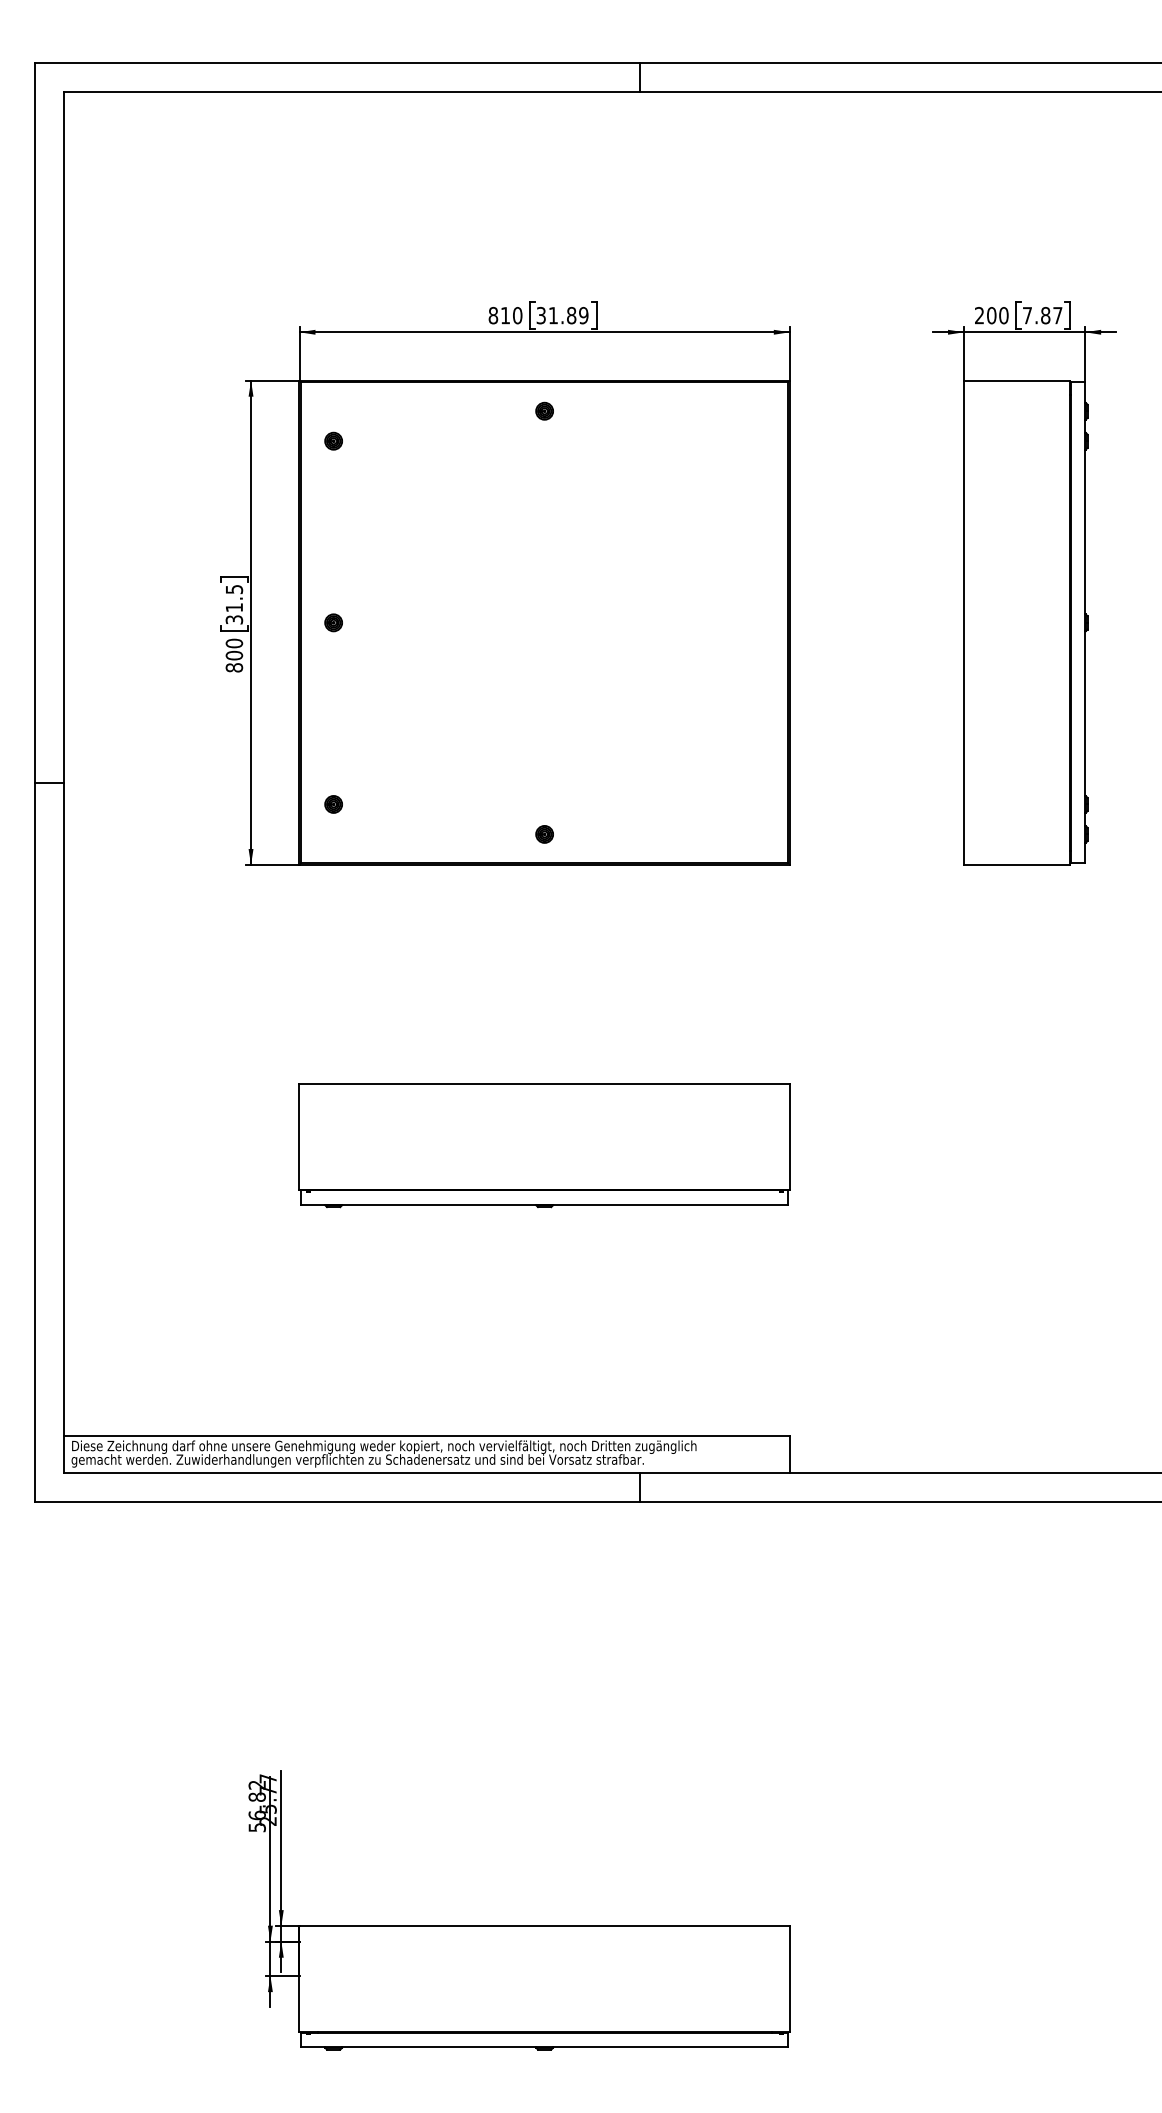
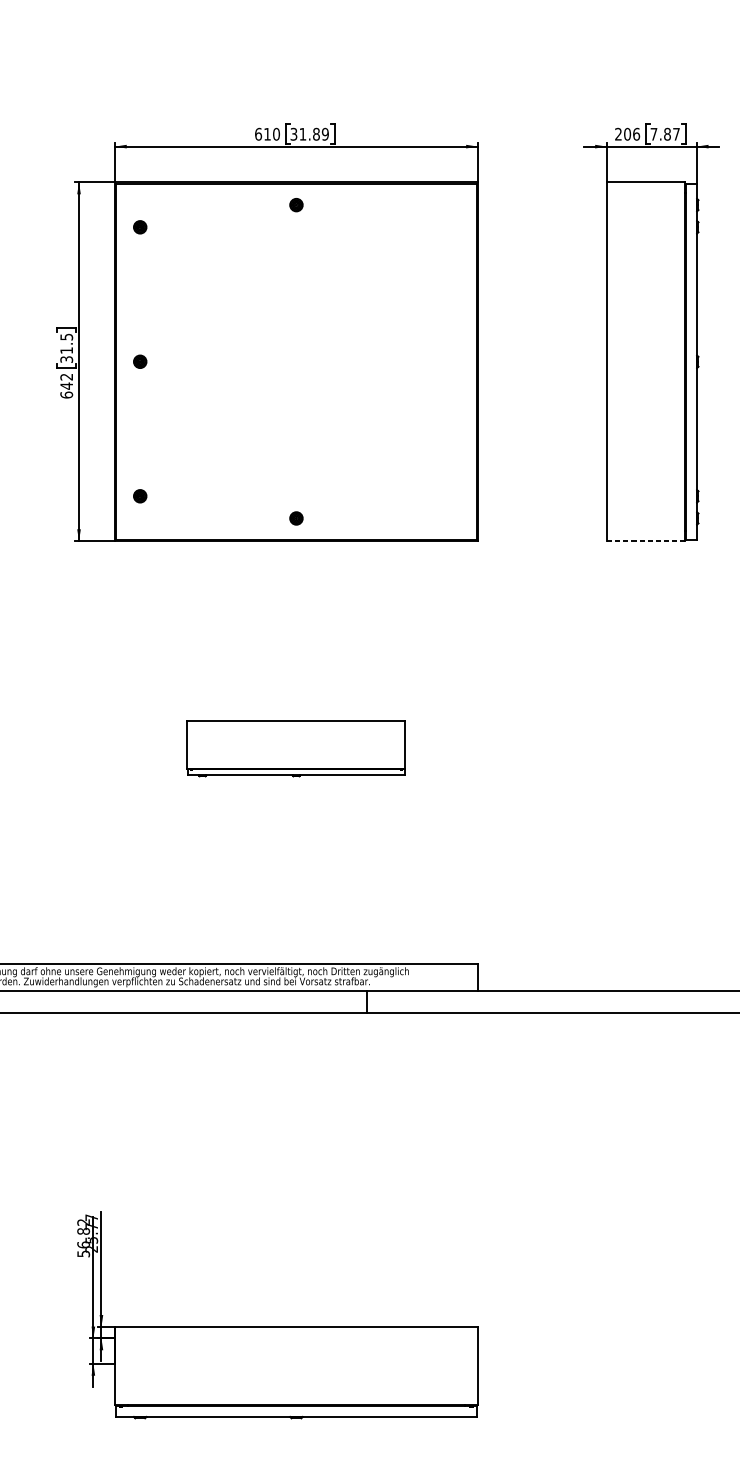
text: (493, 315) -> (258, 134), 810 -> 610
text: (1003, 315) -> (636, 134), 200 -> 206
text: (234, 655) -> (66, 385), 800 -> 642
line: (1017, 865) -> (646, 541), solid -> dashed
part: (544, 1145) -> (296, 748), size x0.6

